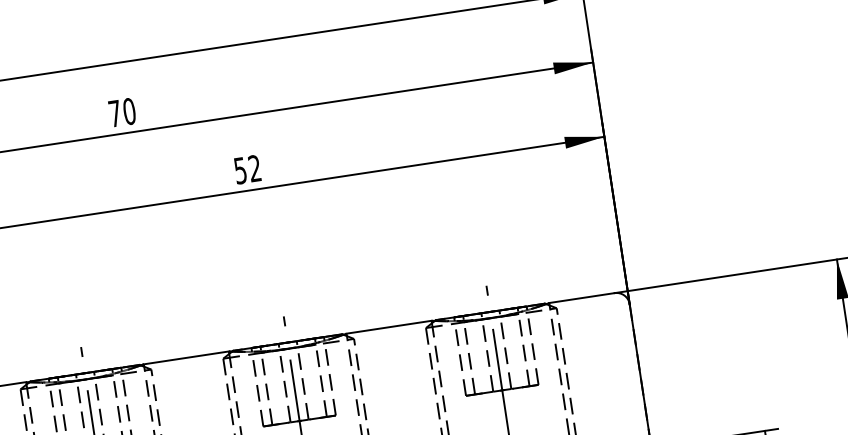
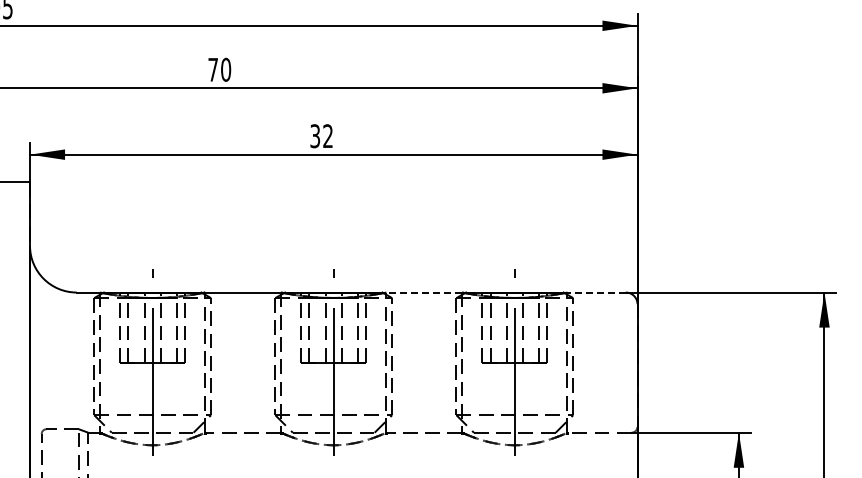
text: (240, 169) -> (315, 135), 52 -> 32
line: (581, 298) -> (596, 292), solid -> dashed
line: (388, 327) -> (423, 292), solid -> dashed

